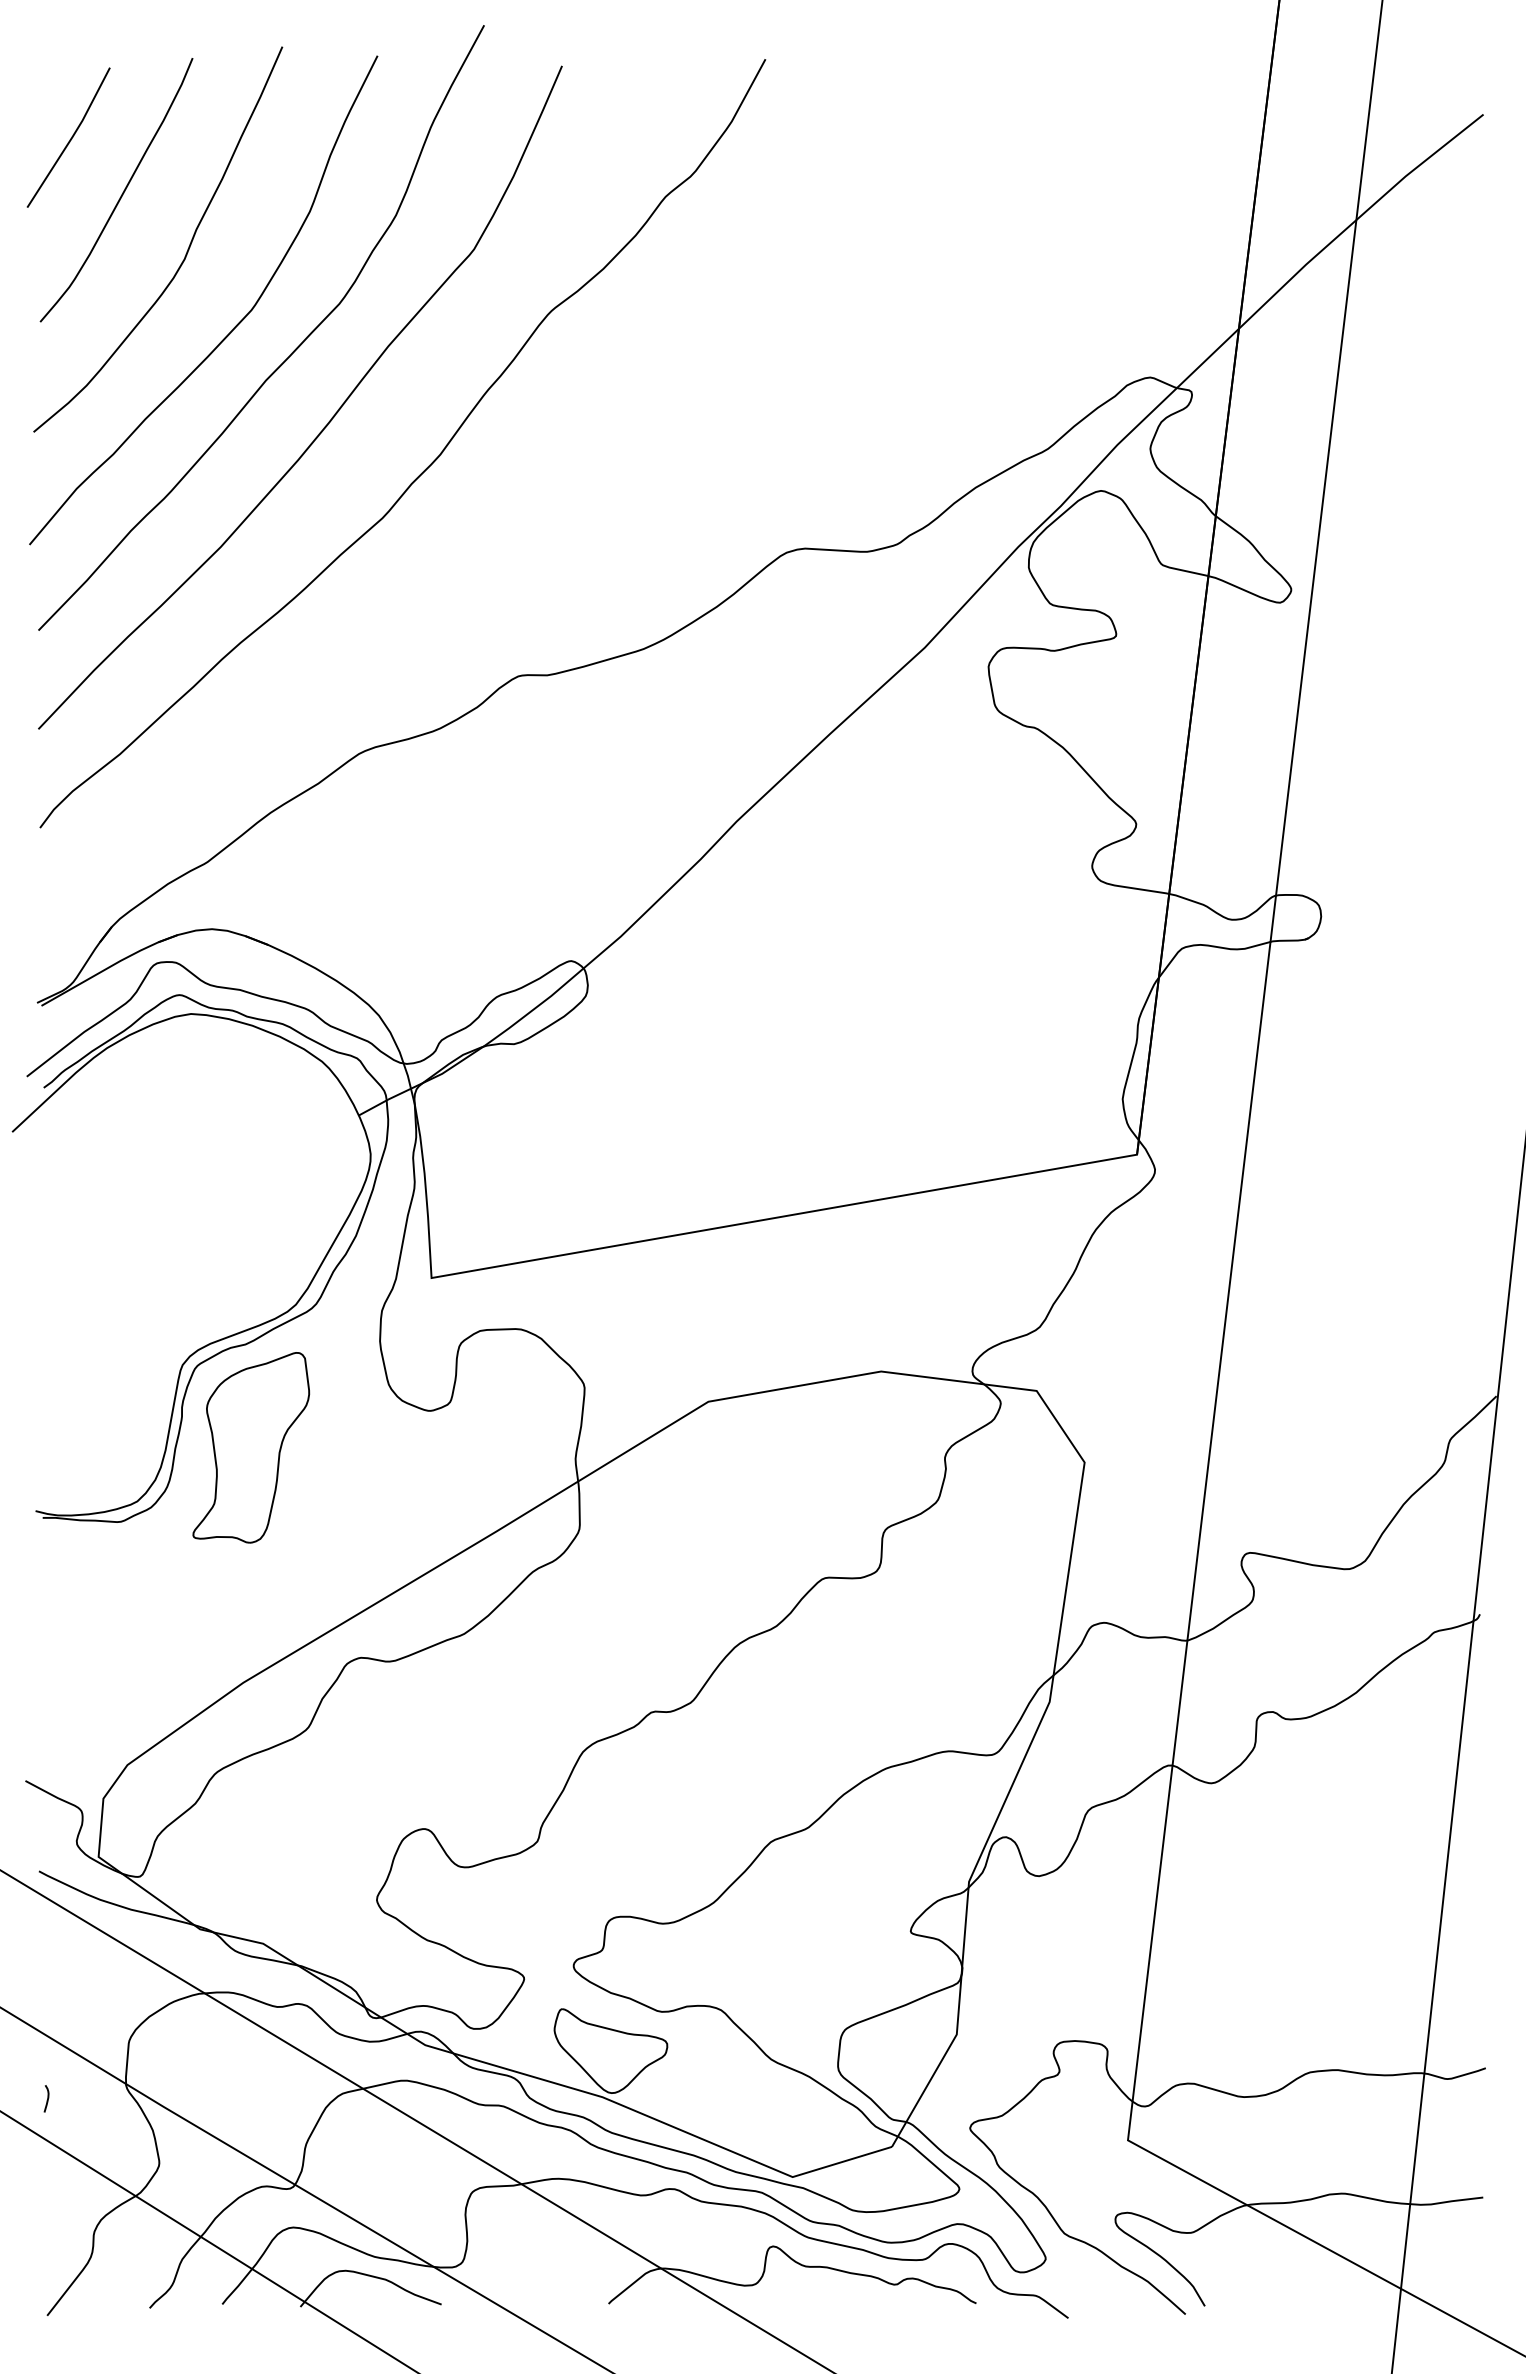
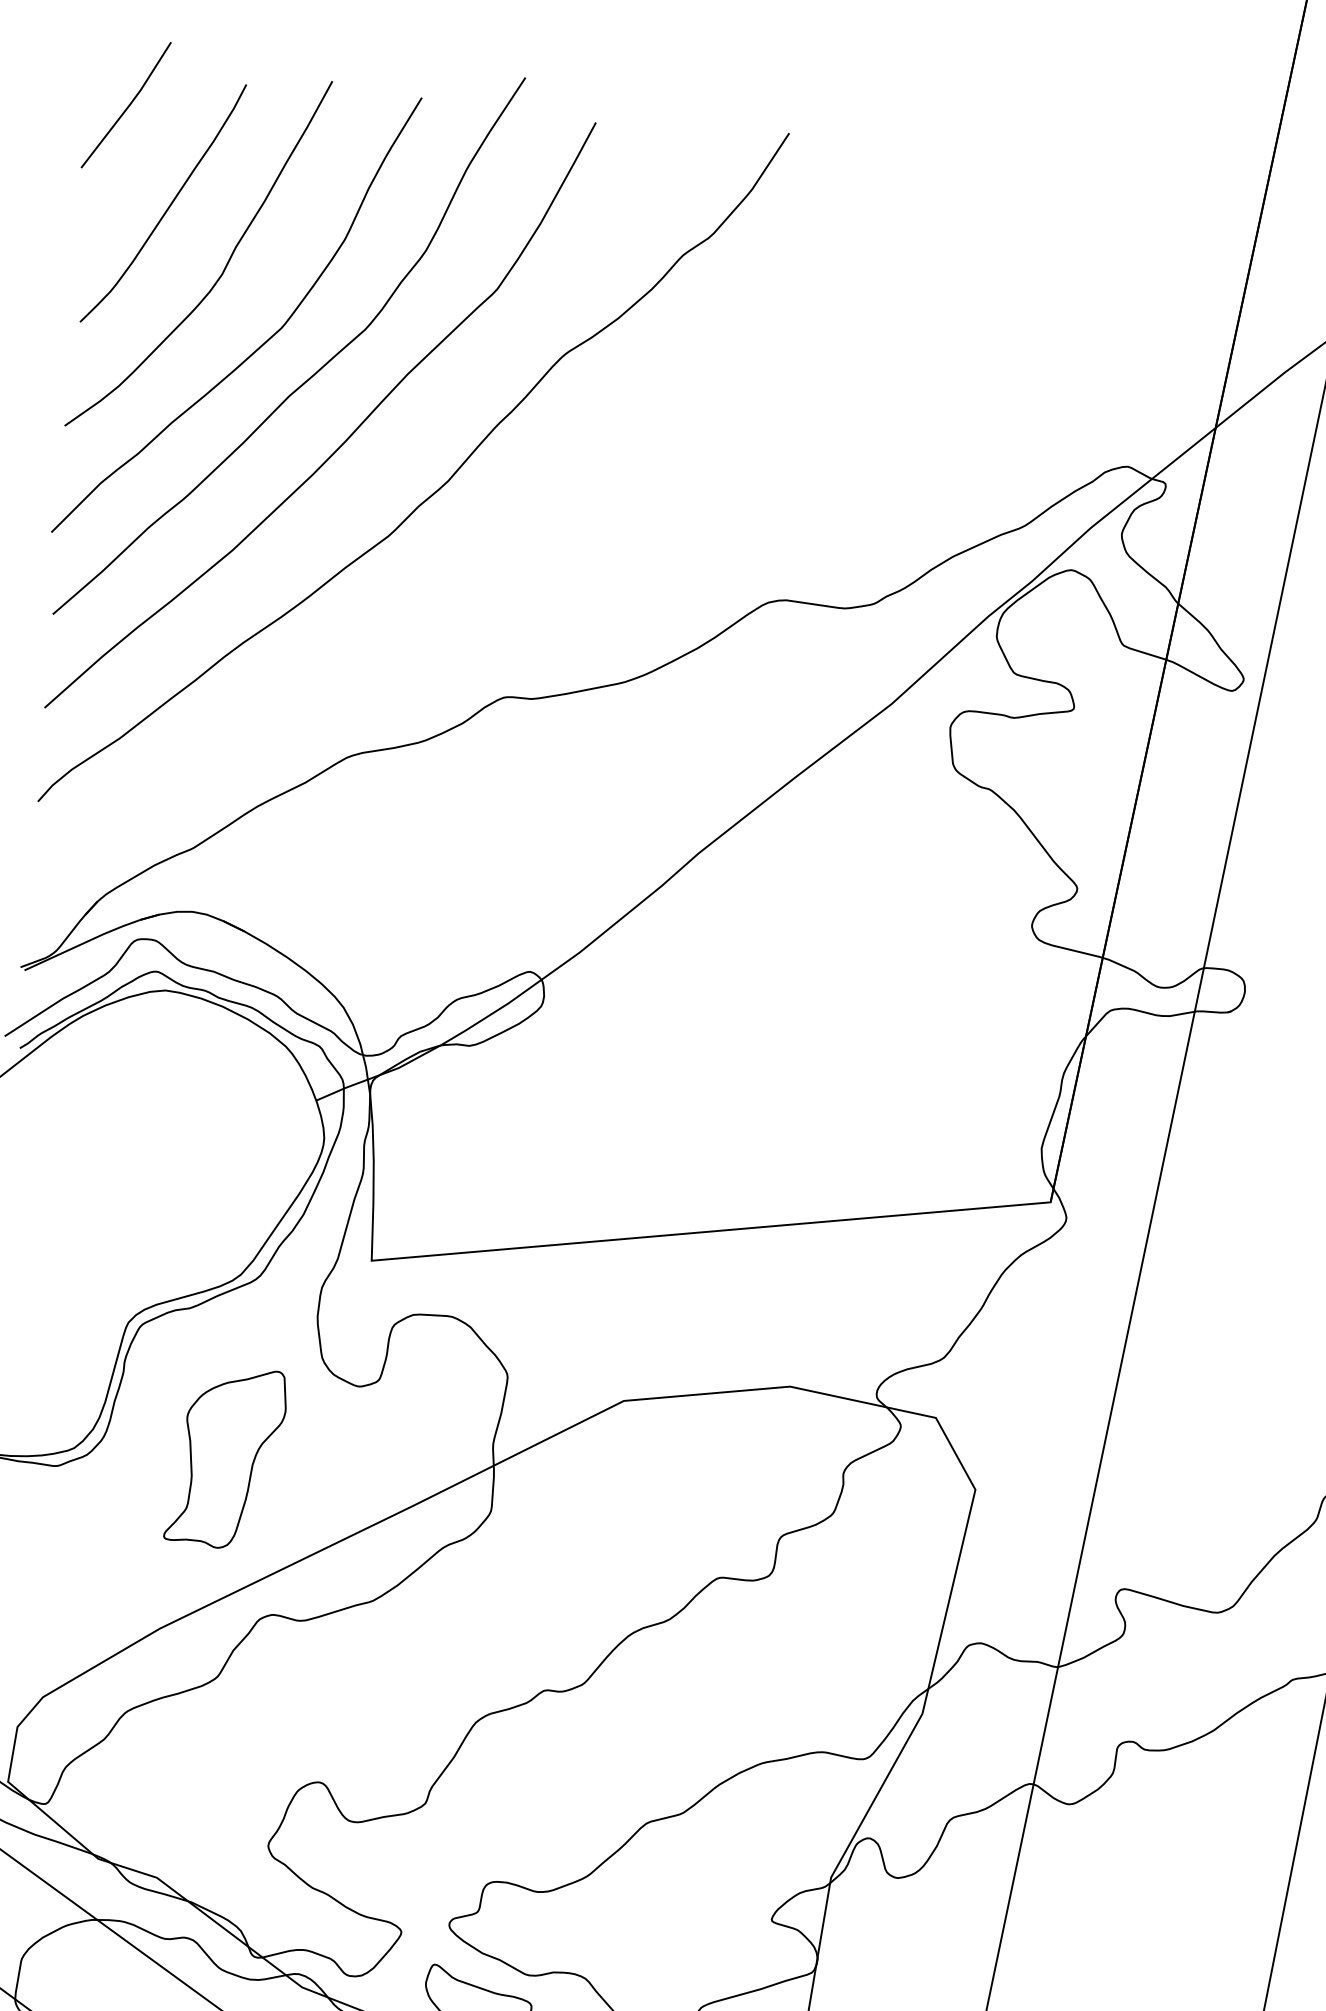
line: (70, 138) -> (127, 106), moved
part: (251, 1447) -> (226, 1457), moved

